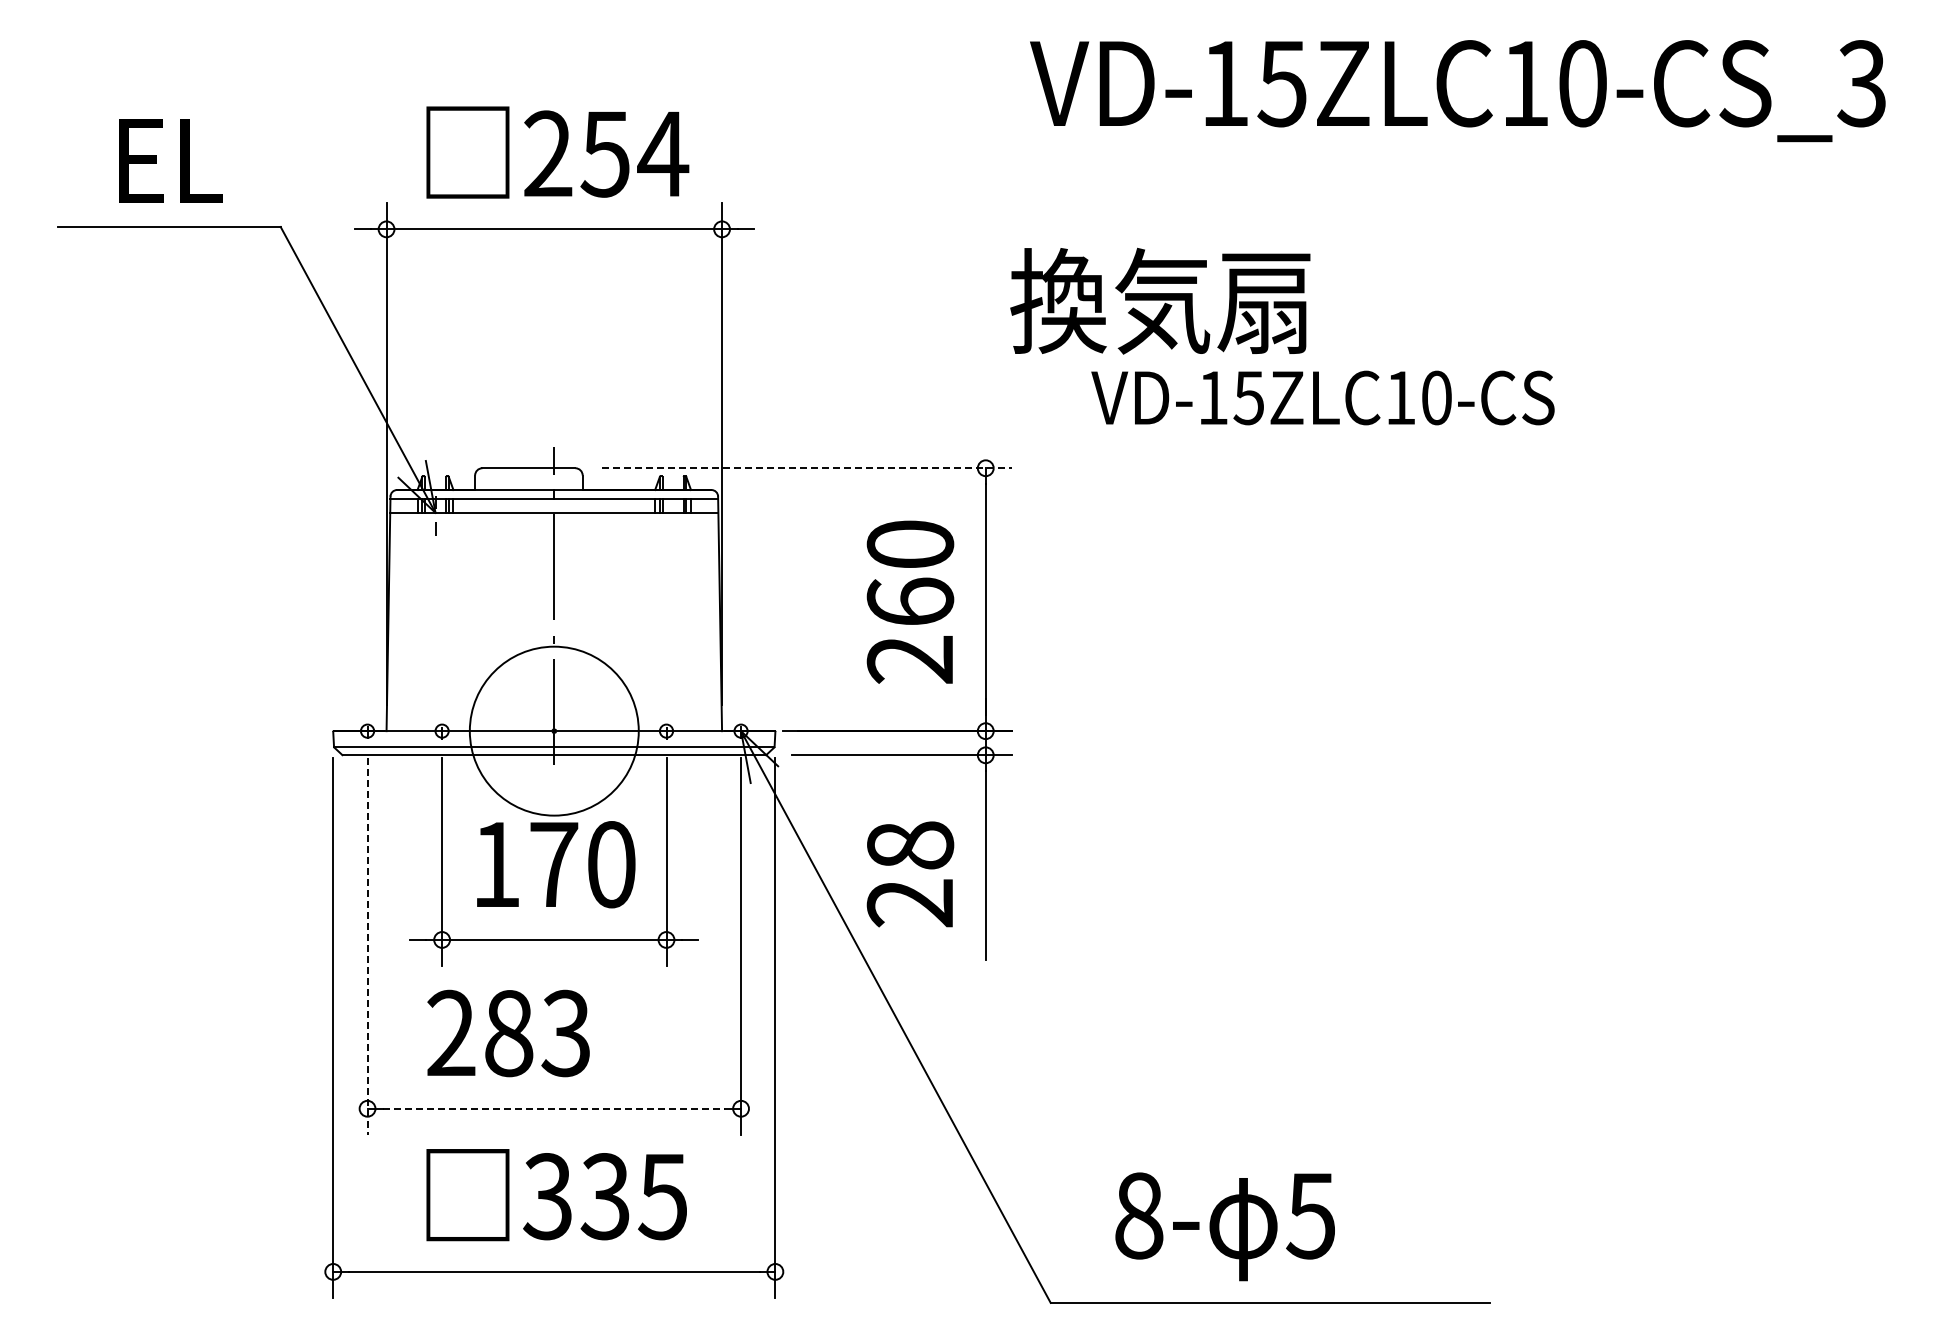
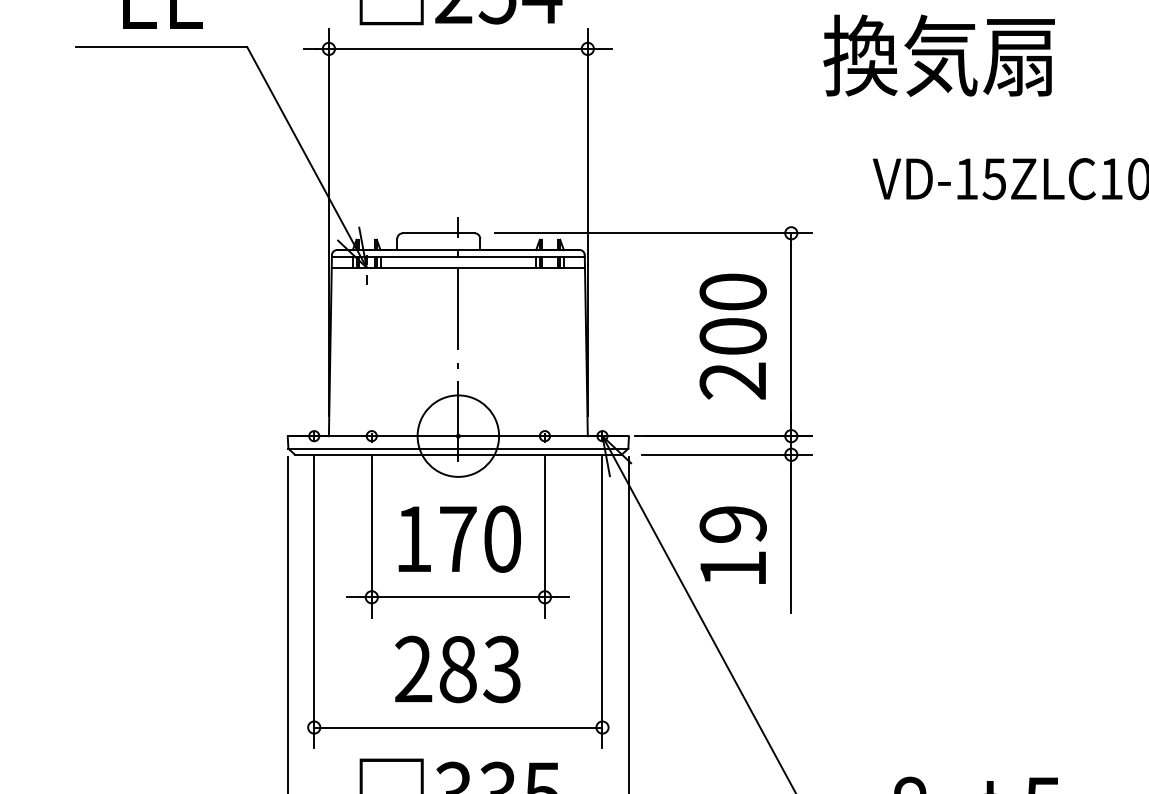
text: (1160, 300) -> (939, 55), moved
line: (807, 468) -> (653, 233), dashed -> solid
text: (910, 601) -> (733, 336), 260 -> 200
circle: (554, 730) -> (458, 435), size x0.62
text: (910, 874) -> (733, 546), 28 -> 19
line: (367, 946) -> (314, 602), dashed -> solid
text: (508, 1033) -> (457, 669), moved
line: (554, 1108) -> (458, 727), dashed -> solid

